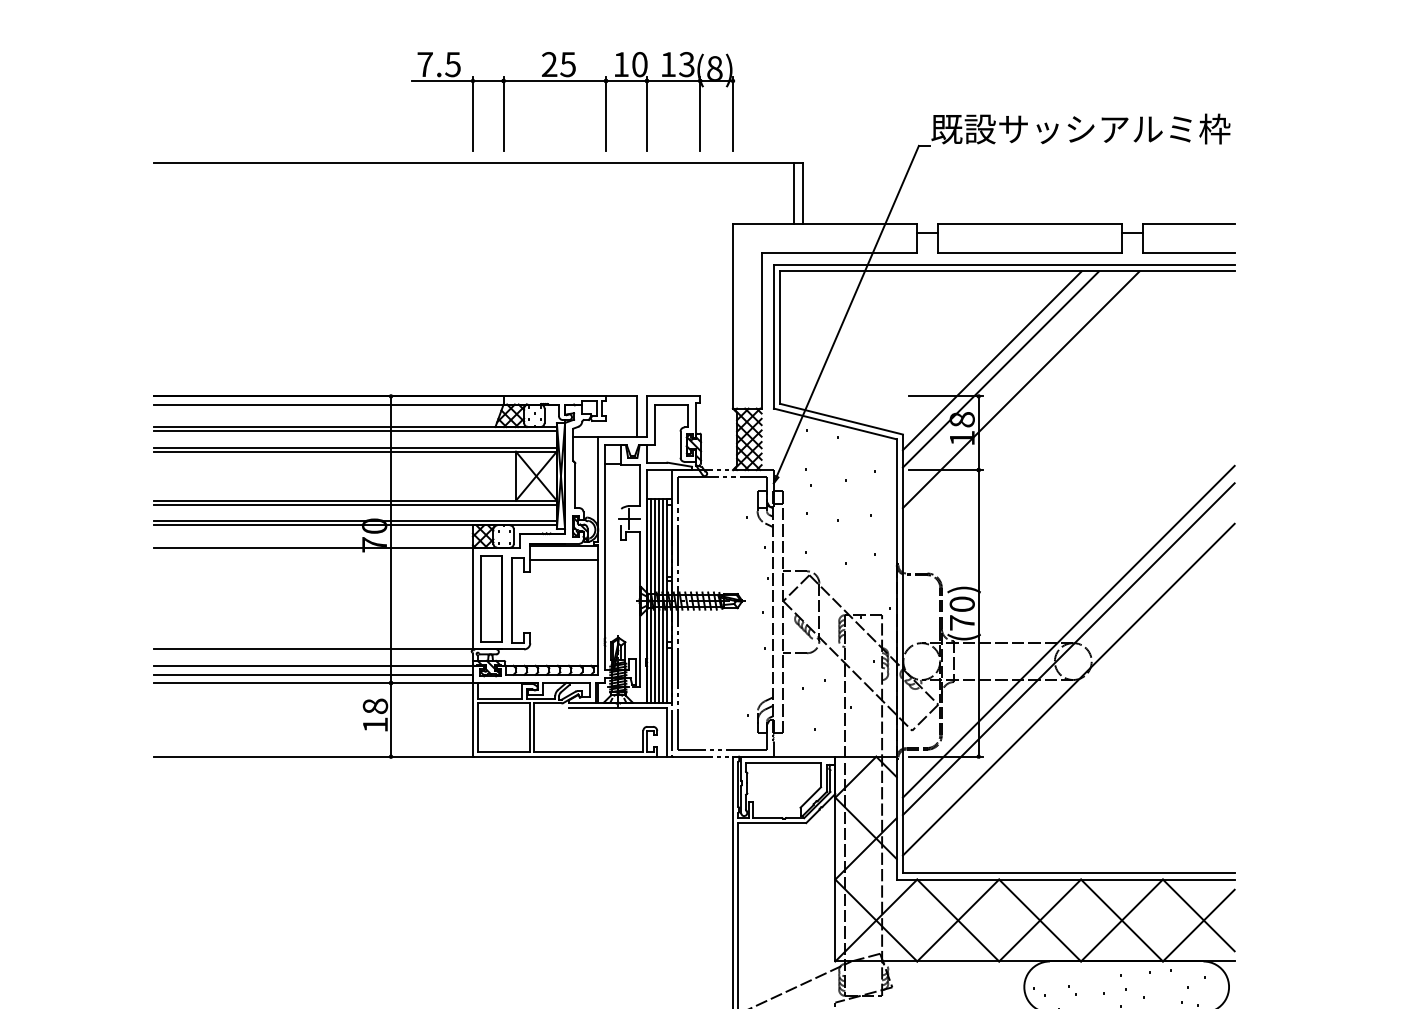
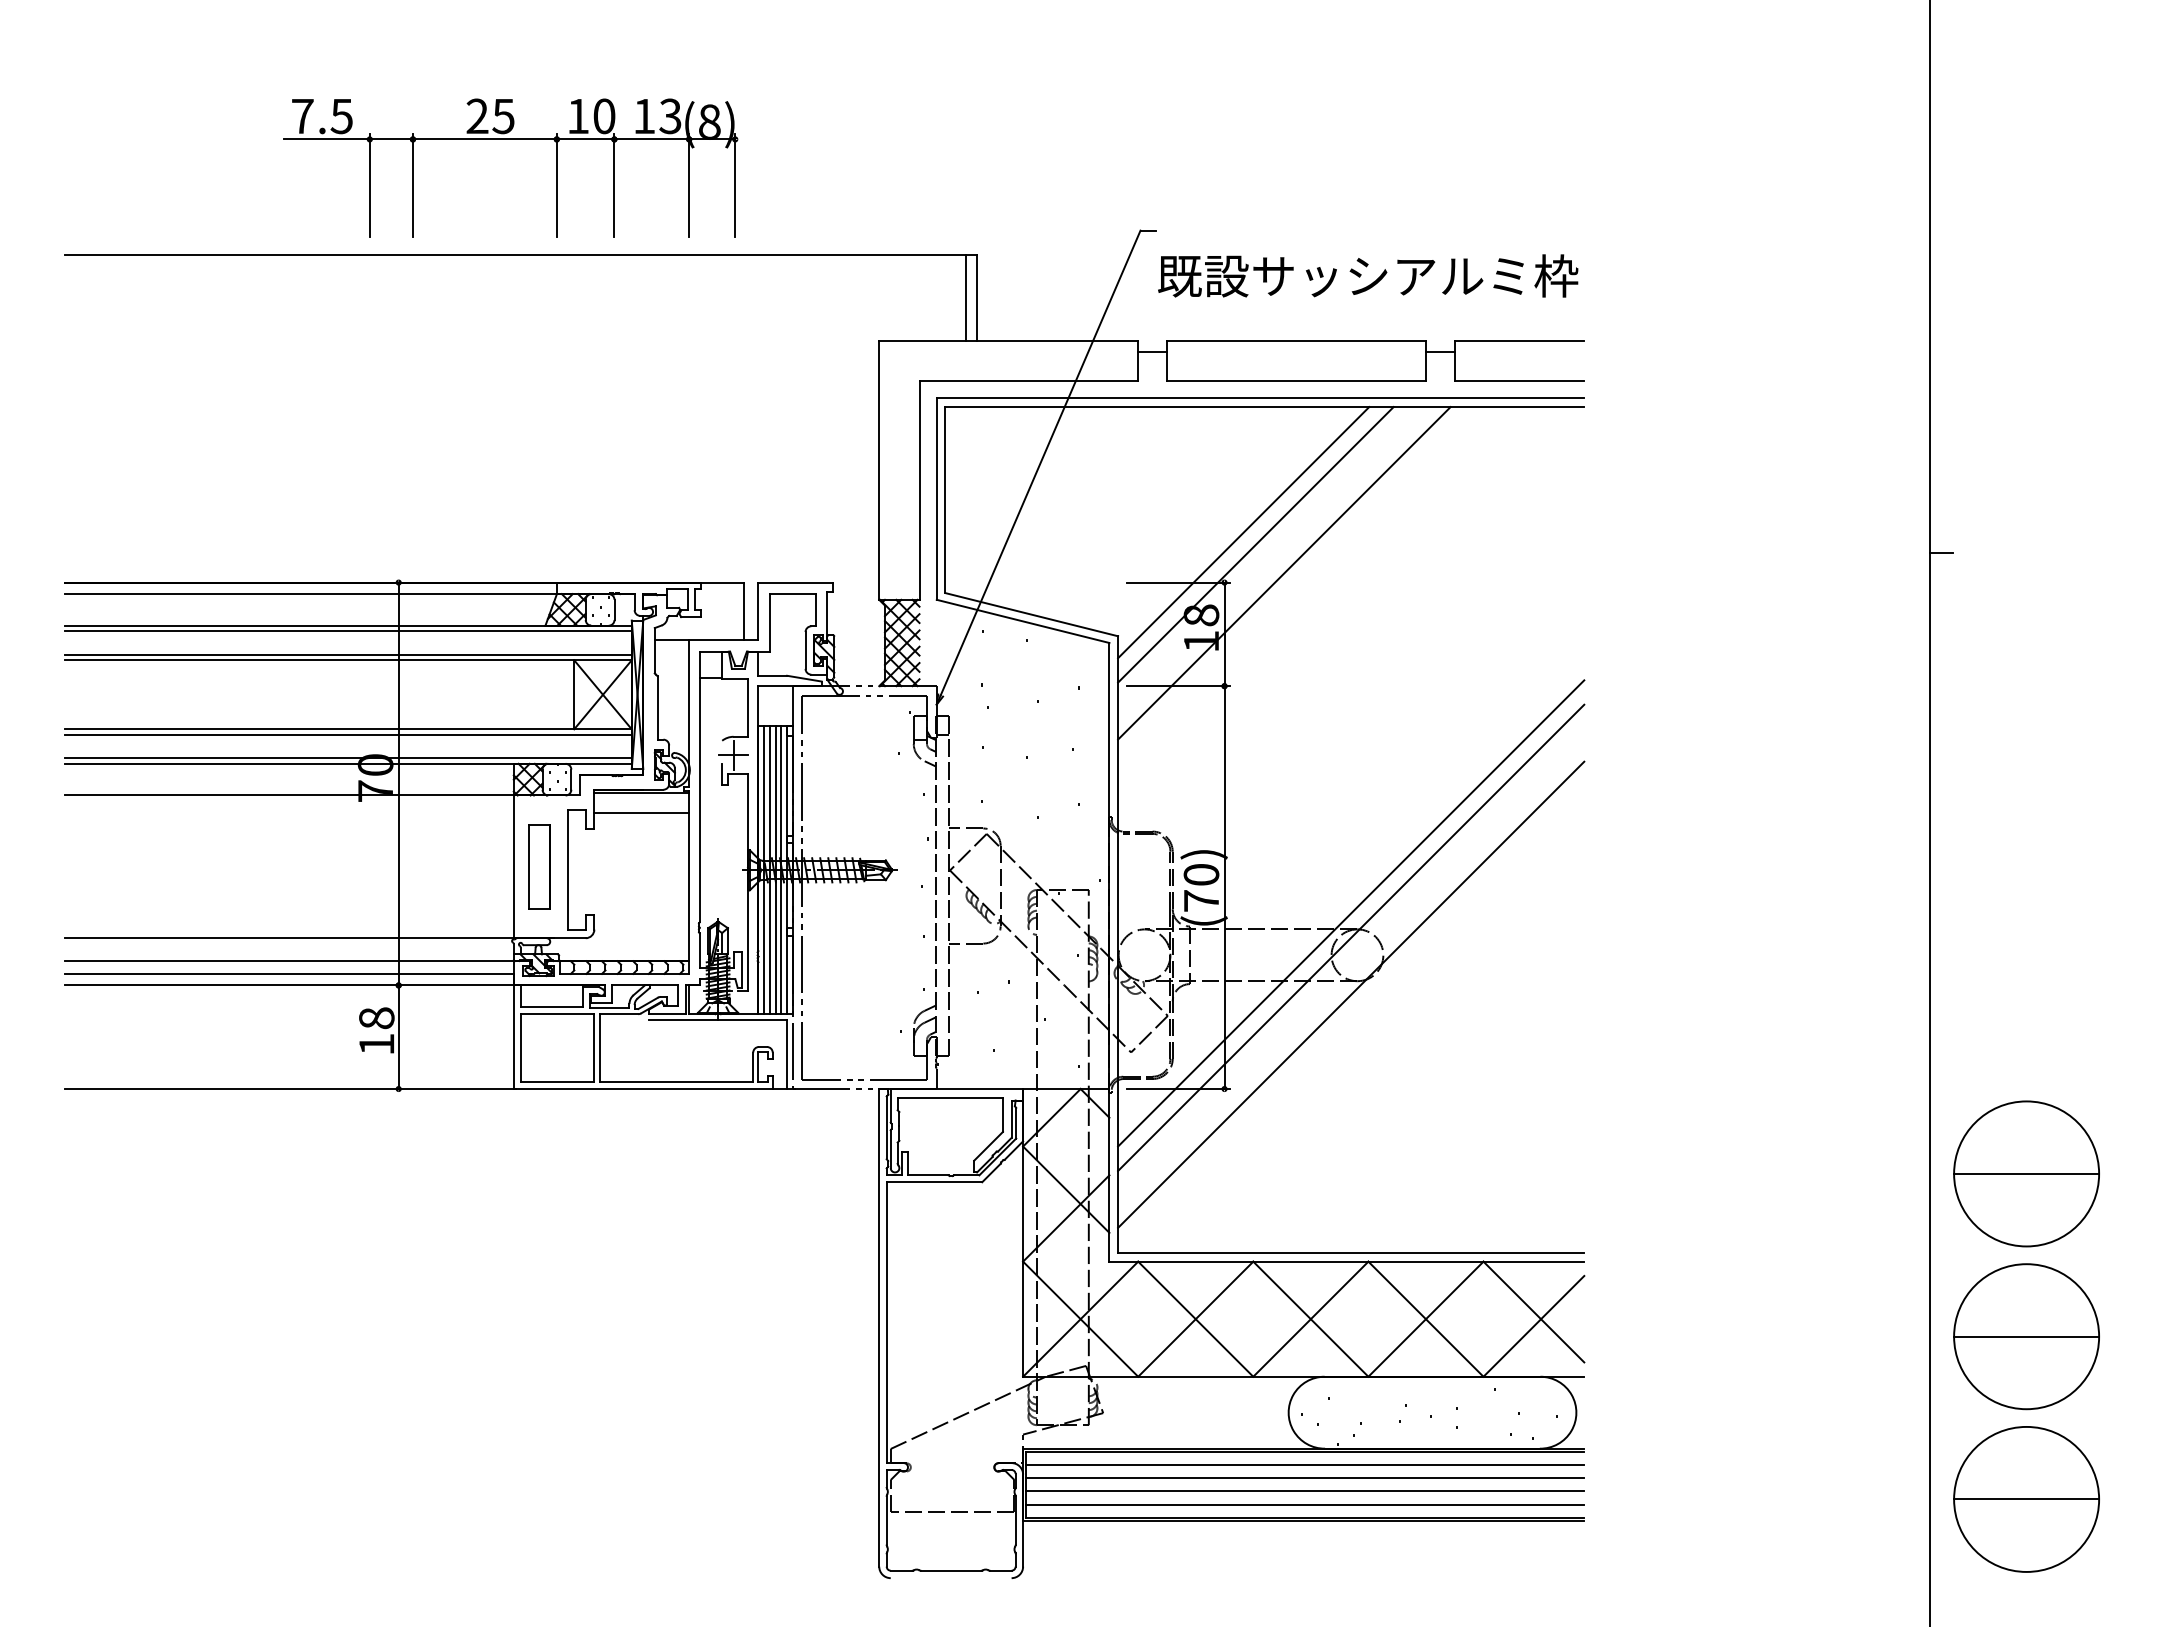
part: (573, 81) -> (510, 139), moved
text: (1081, 128) -> (1368, 275), moved
part: (491, 598) -> (539, 866), size x0.7

